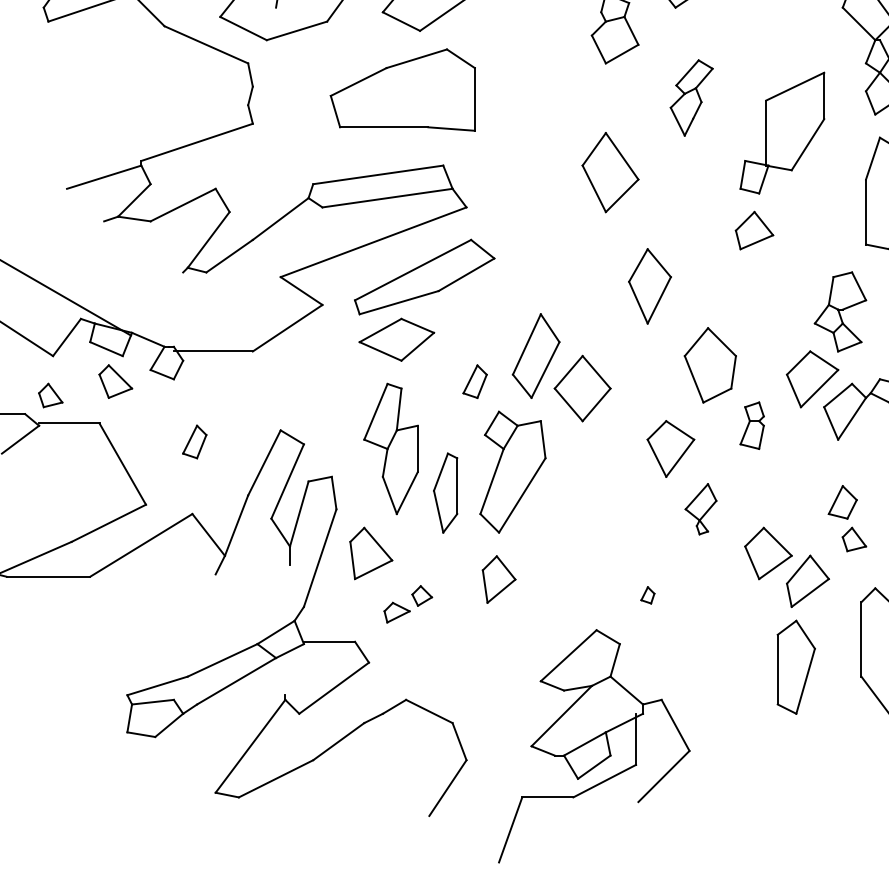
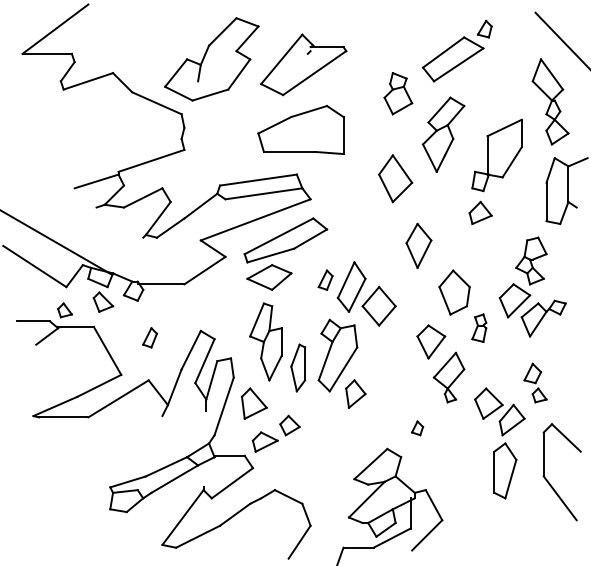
part: (402, 89) -> (300, 129), moved
part: (691, 97) -> (443, 134), size x1.67
part: (474, 380) -> (325, 279), moved
part: (700, 509) -> (448, 377), size x1.67
part: (498, 578) -> (355, 393), moved
part: (647, 595) -> (417, 428), size x1.43
part: (407, 603) -> (275, 433), size x1.67

